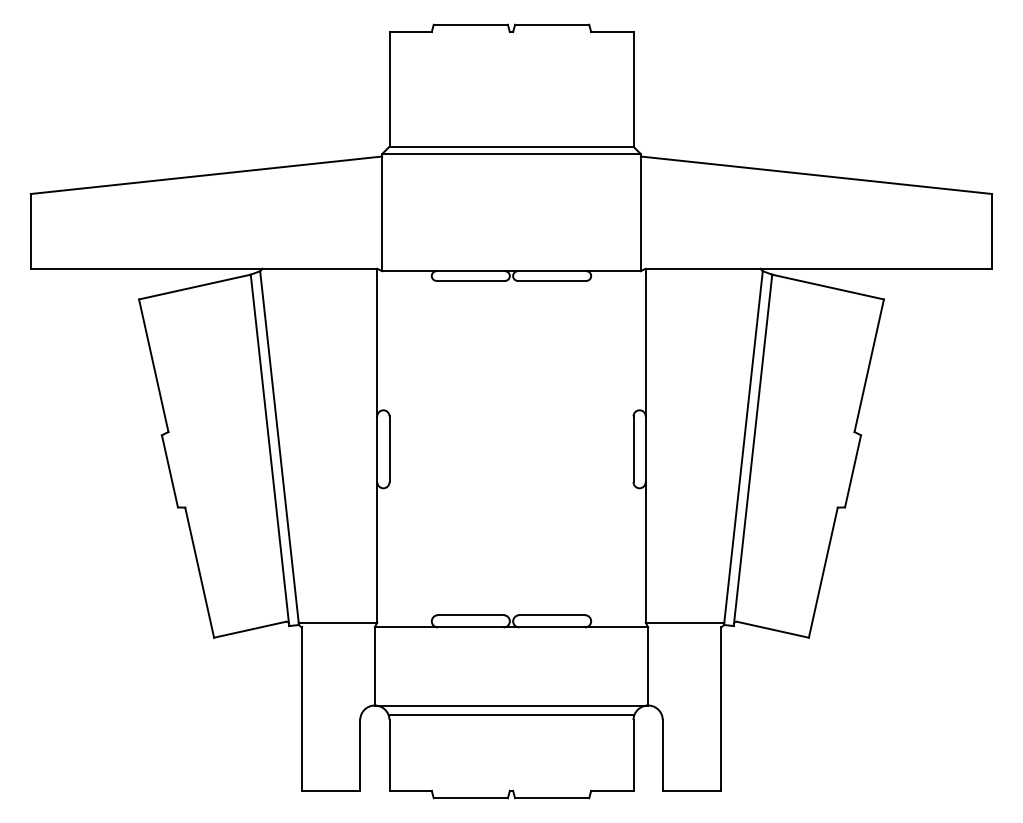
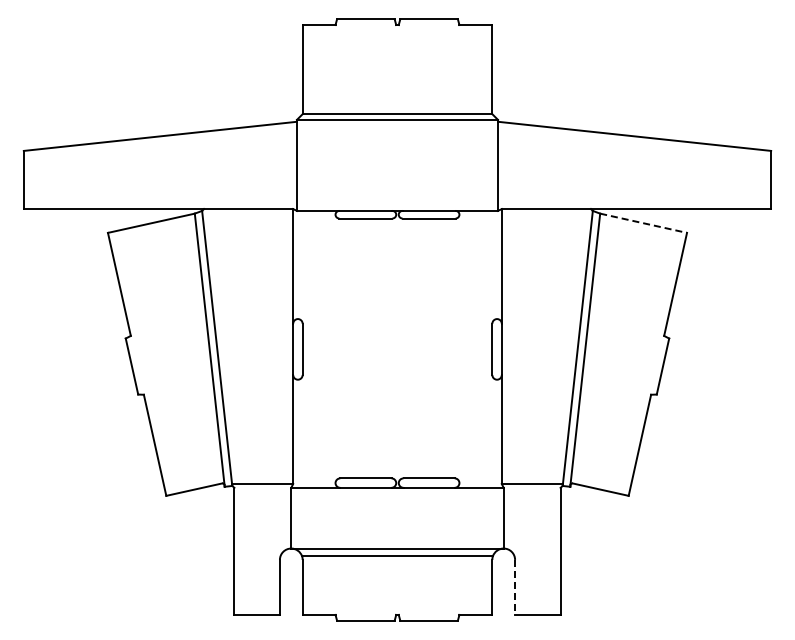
line: (829, 287) -> (644, 223), solid -> dashed
line: (663, 755) -> (515, 587), solid -> dashed

